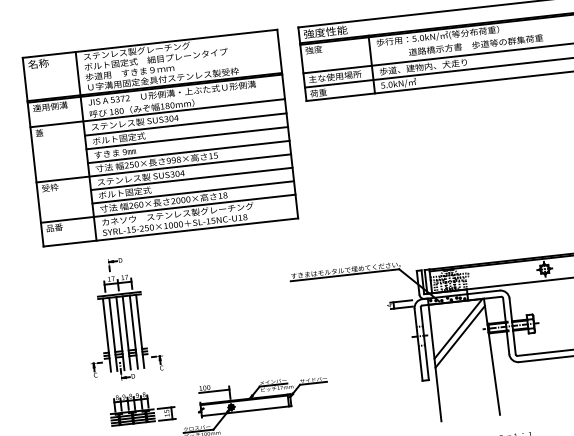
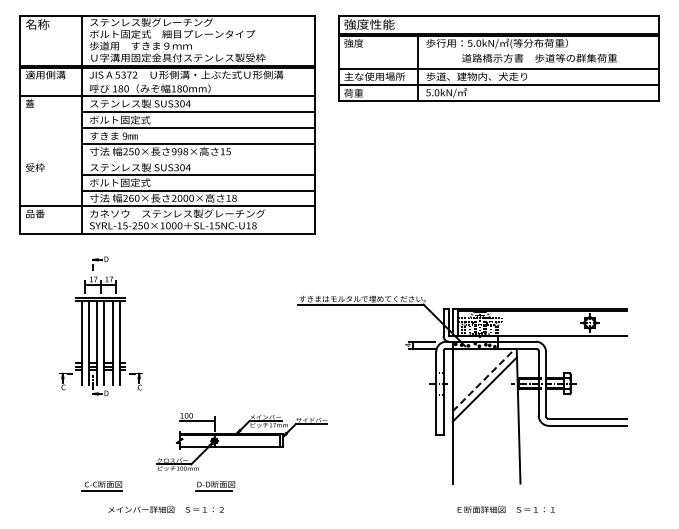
line: (163, 168) -> (167, 159), removed
line: (458, 328) -> (484, 379), solid -> dashed
part: (142, 407) -> (112, 430), removed

